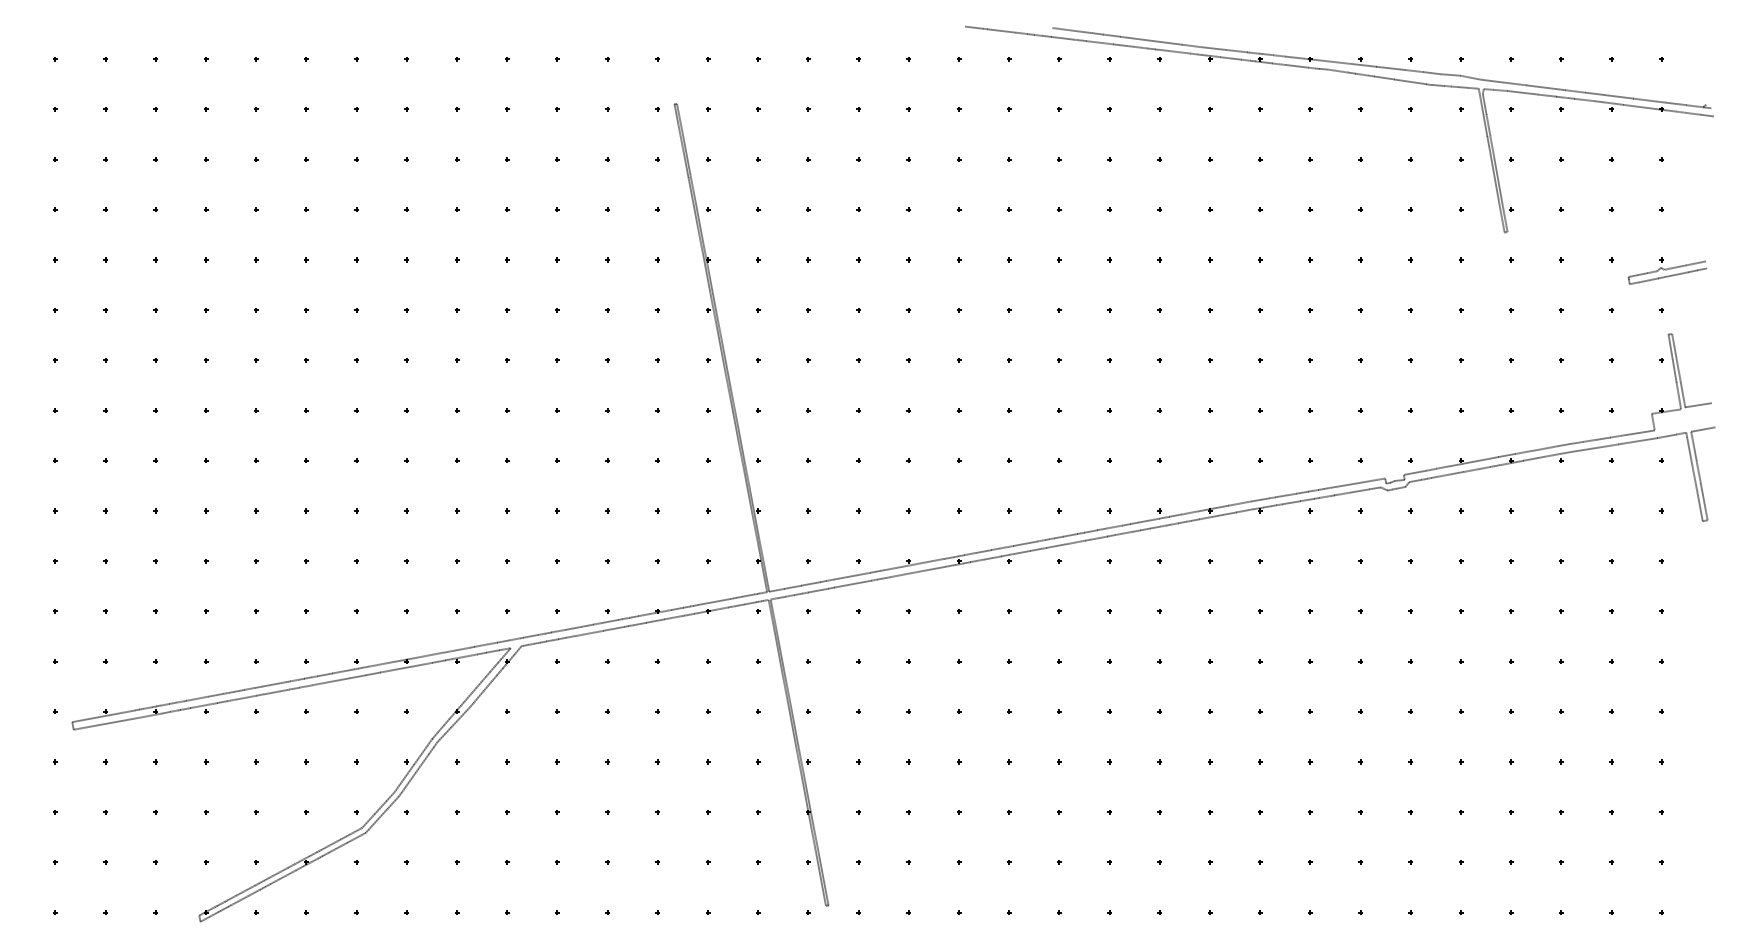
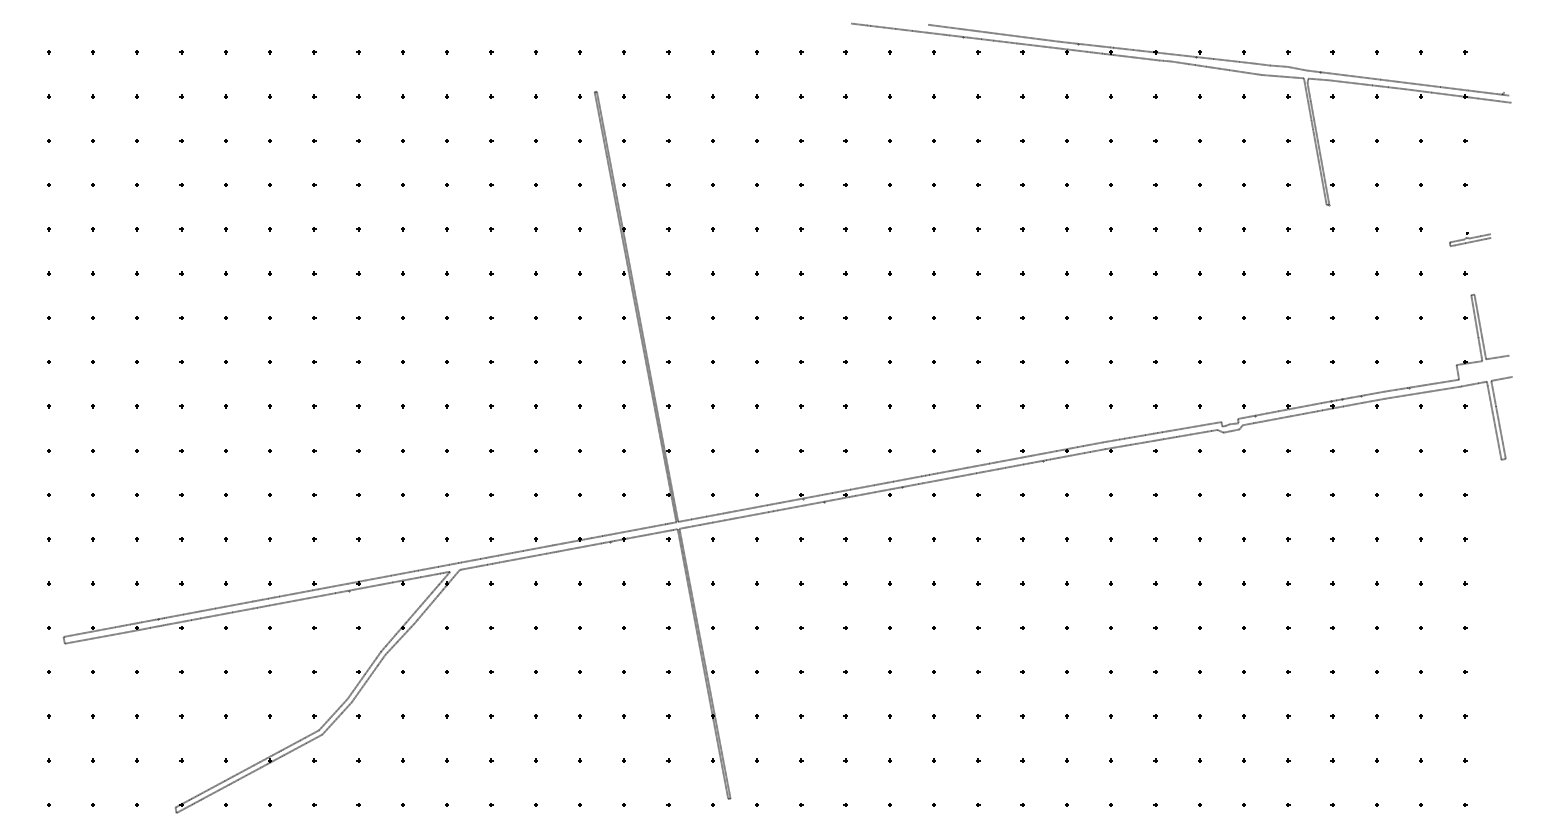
part: (1667, 271) -> (1470, 239), size x0.6

